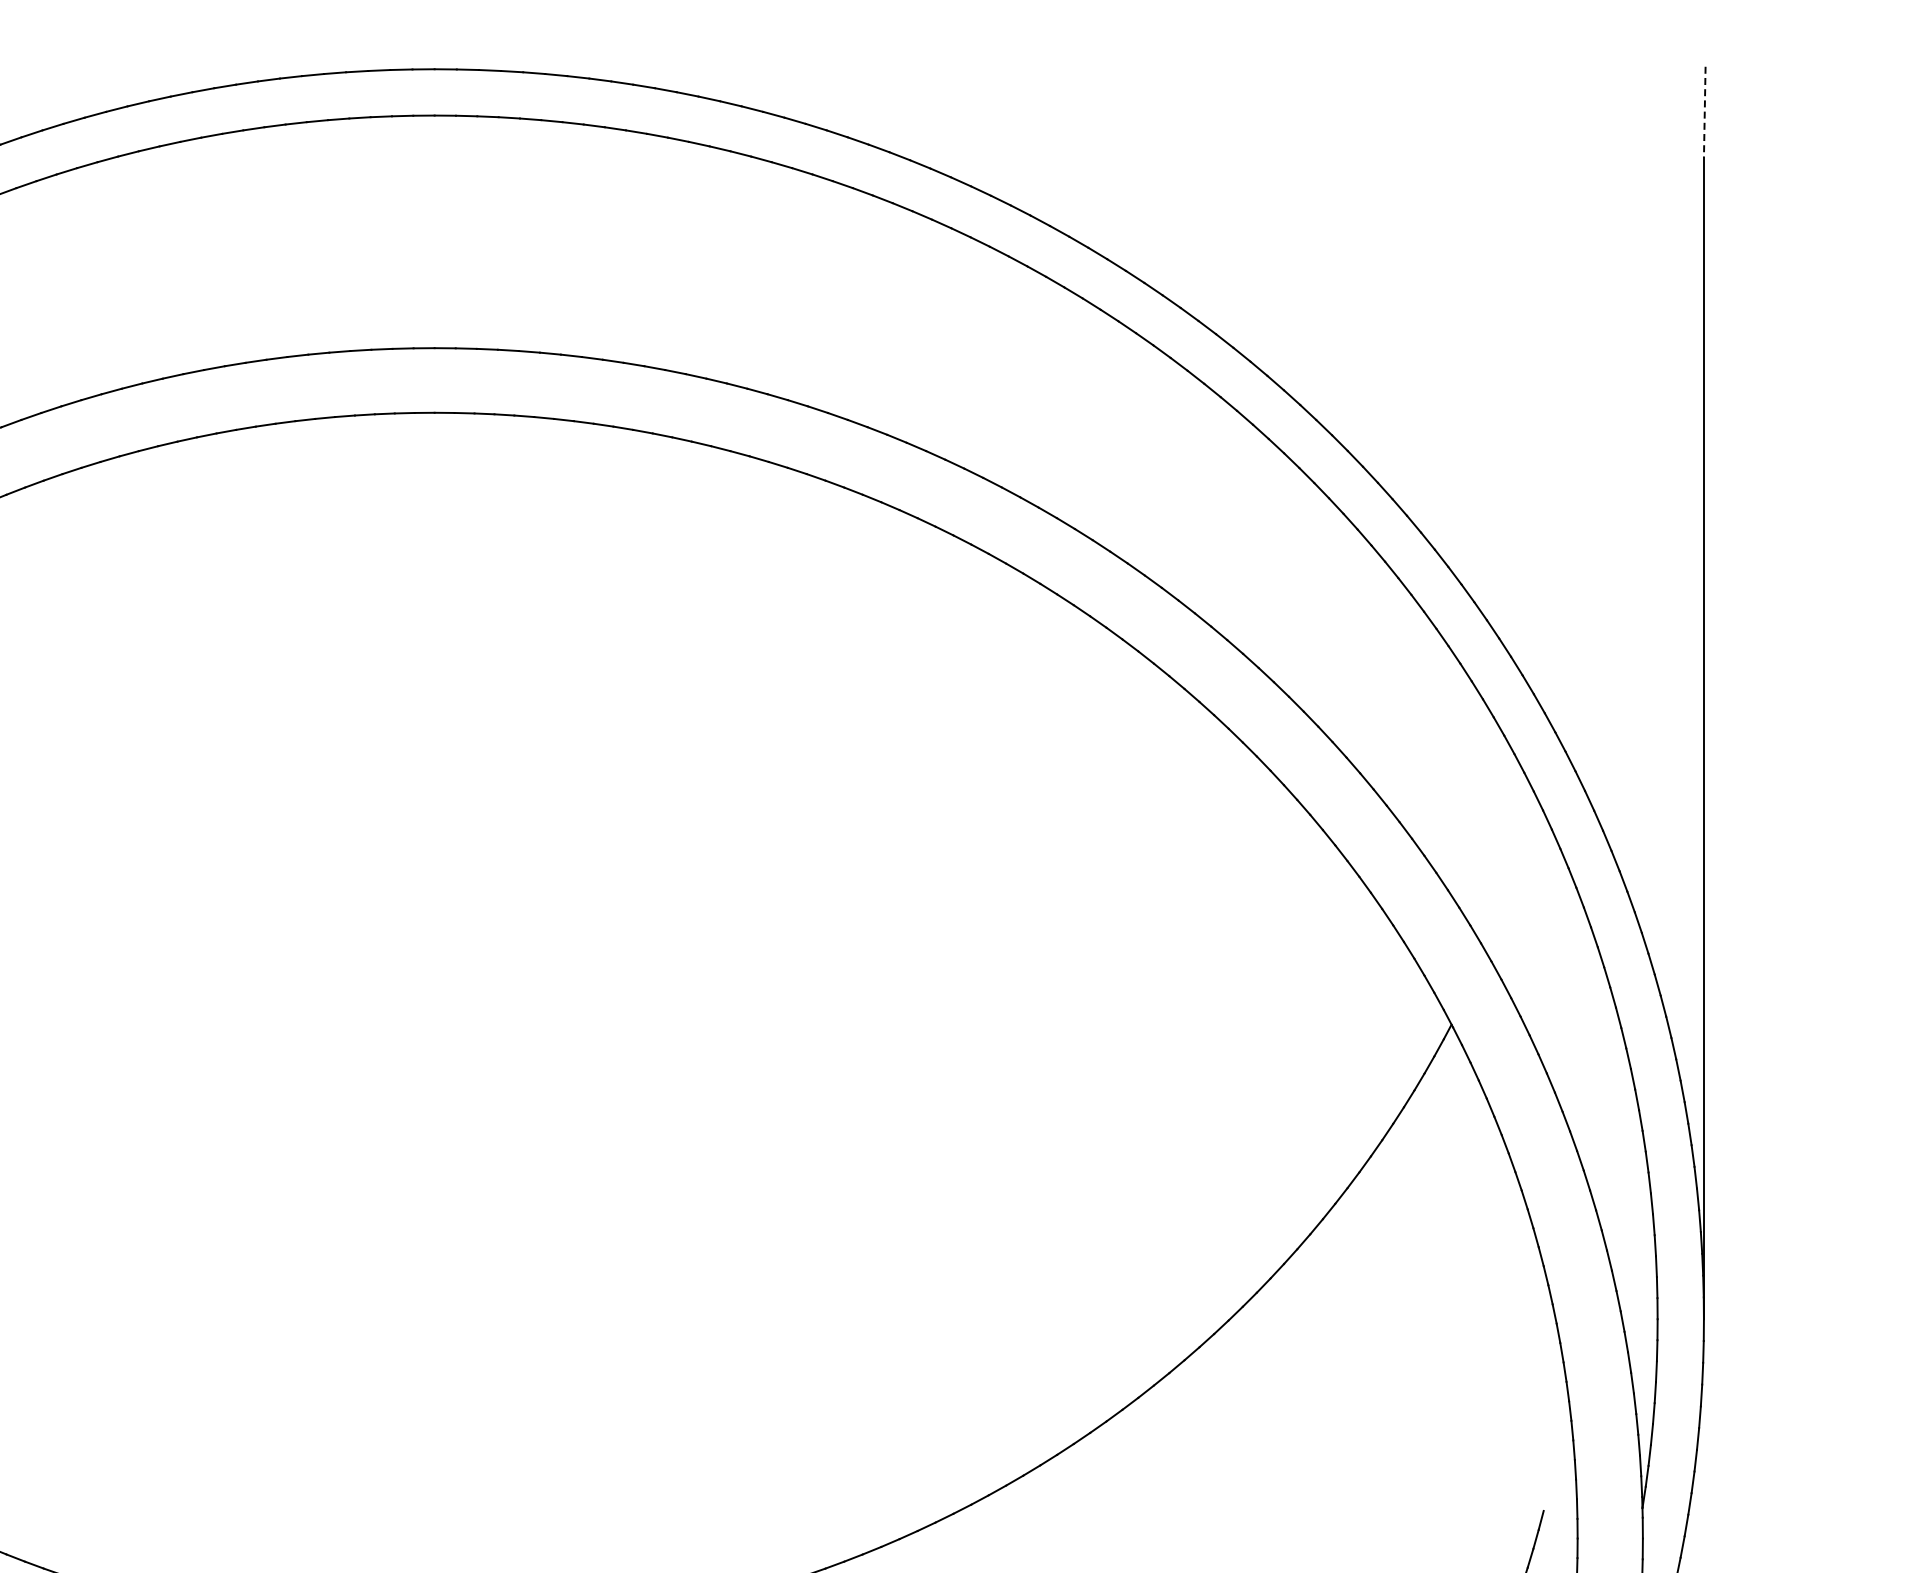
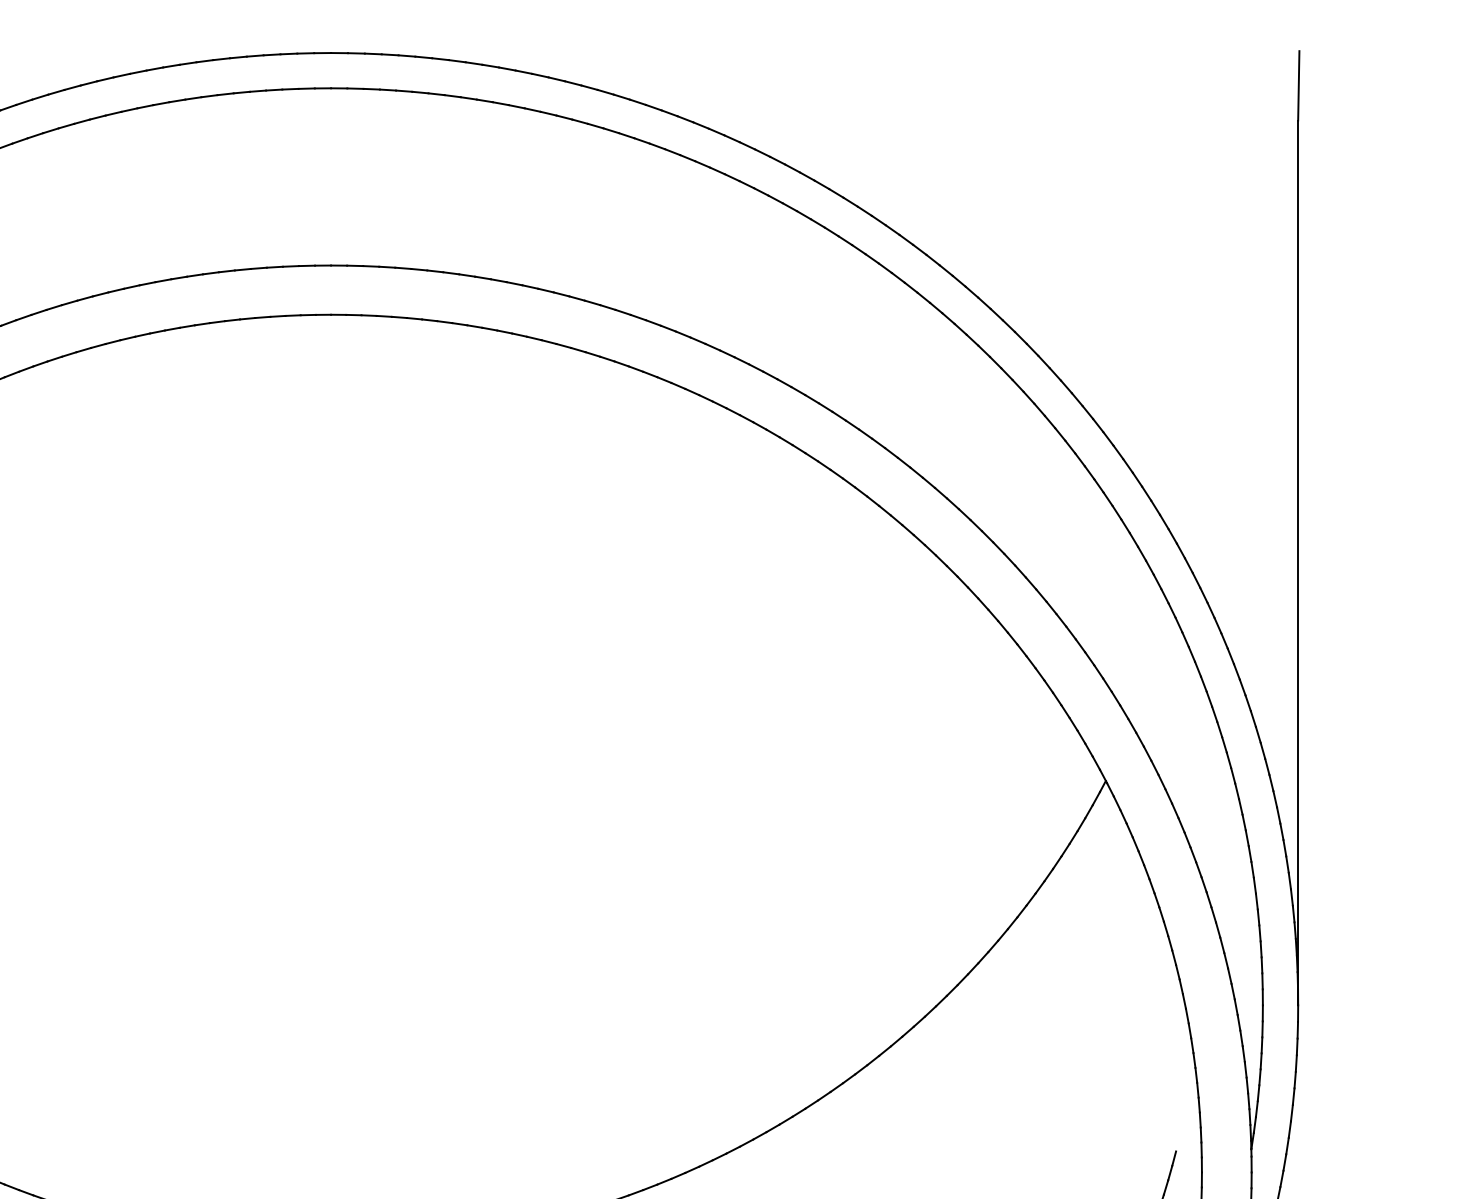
line: (1704, 112) -> (1298, 85), dashed -> solid

